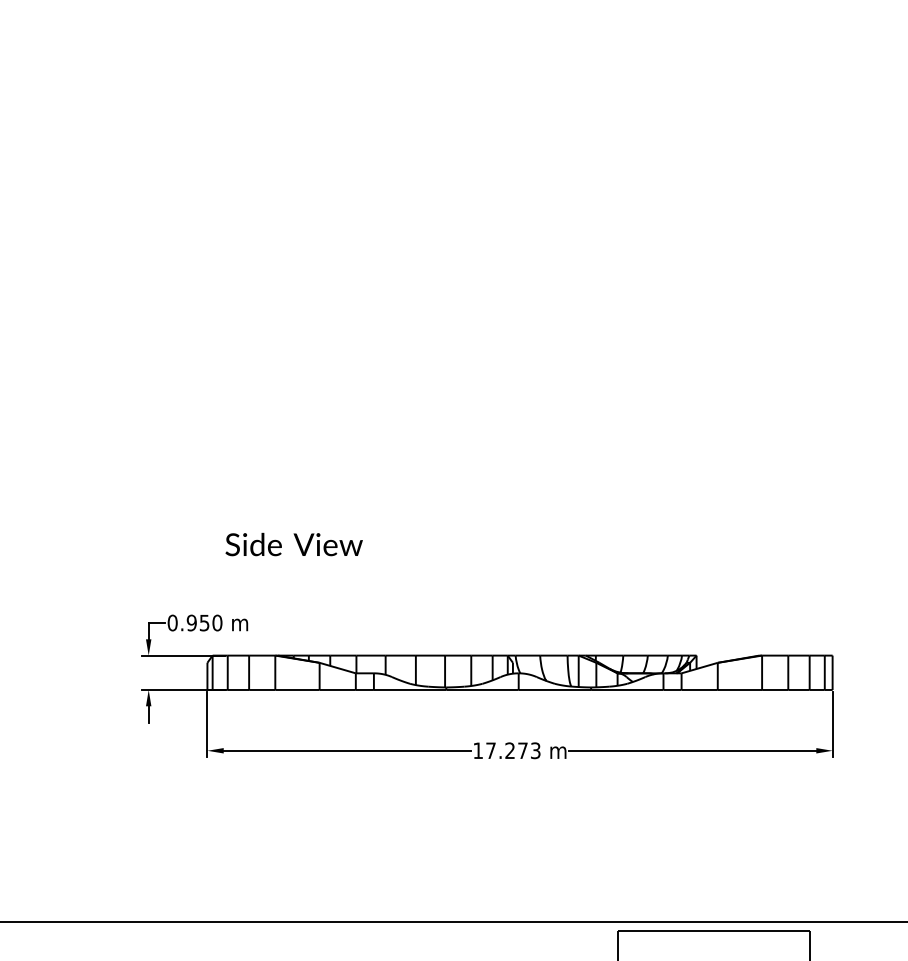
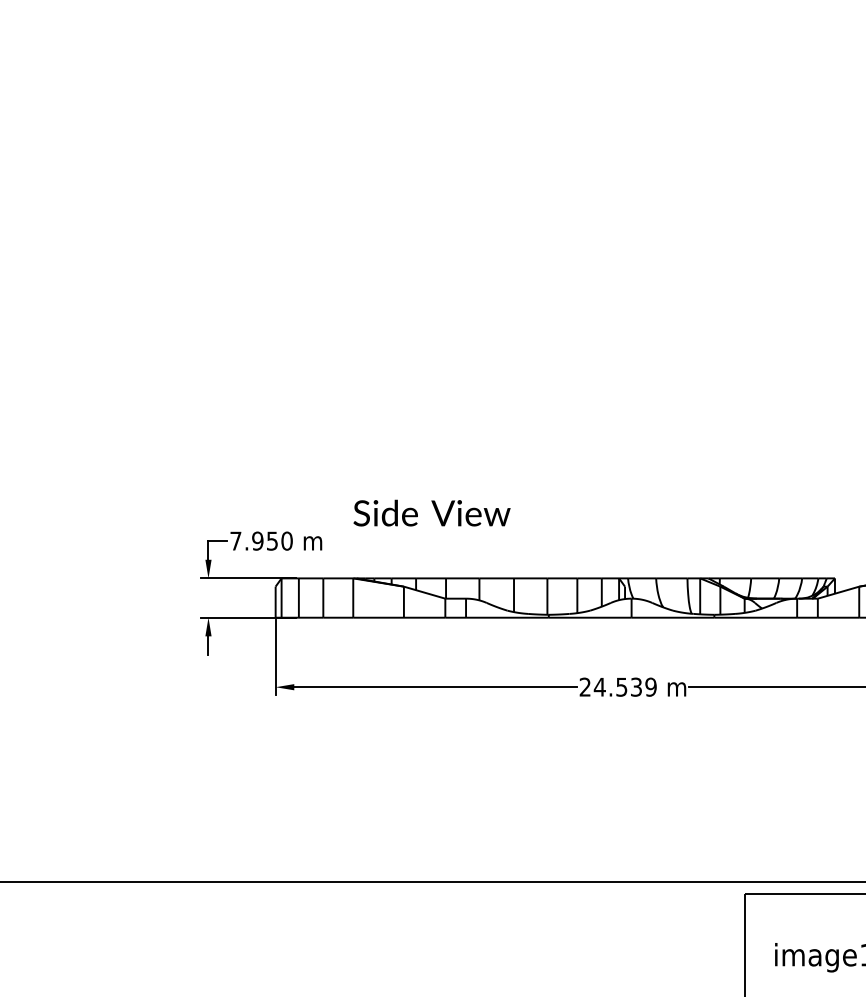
text: (293, 544) -> (431, 513), moved
text: (172, 622) -> (235, 540), 0.950 -> 7.950
text: (506, 750) -> (617, 686), 17.273 -> 24.539

